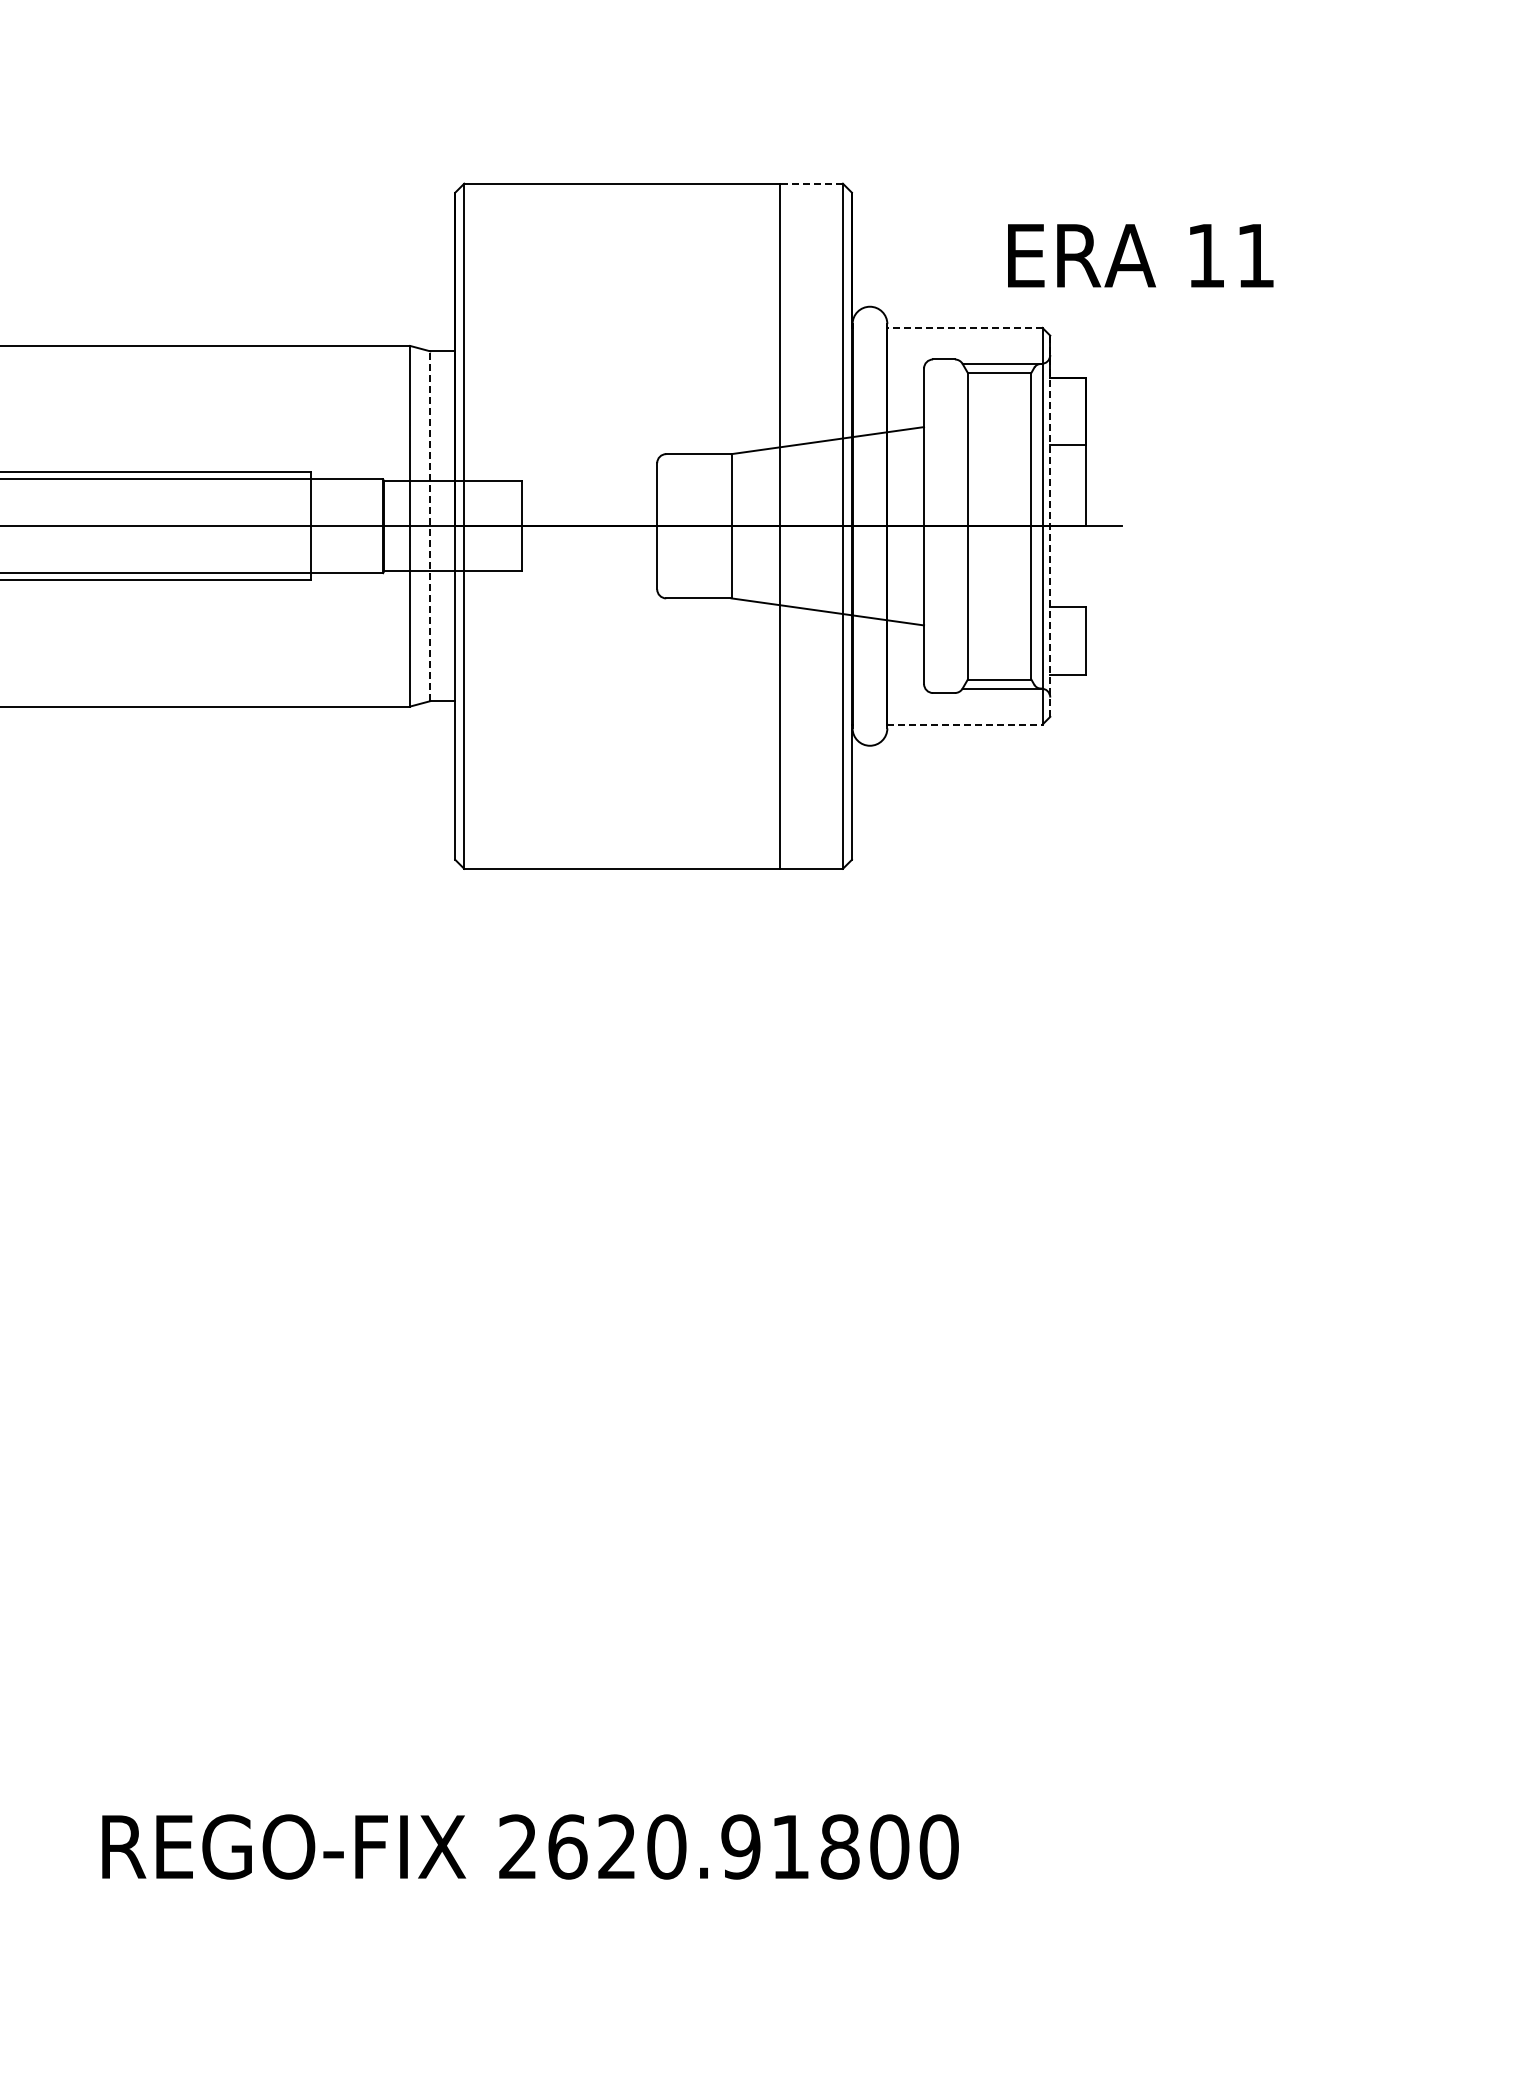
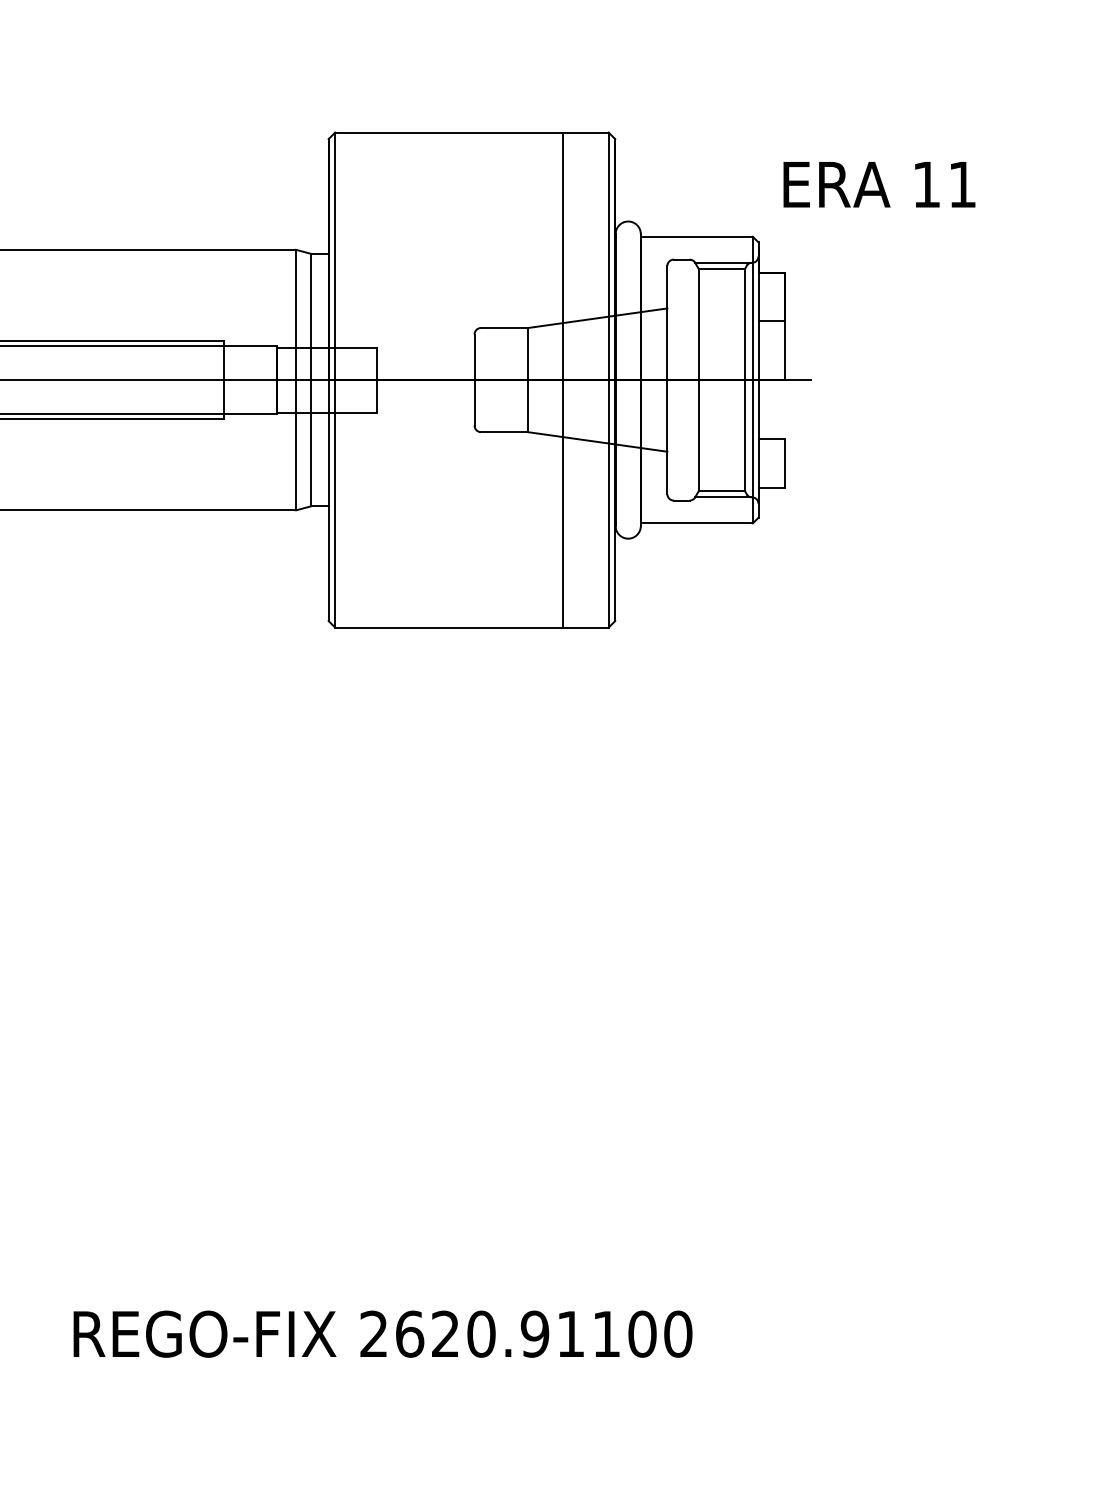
line: (811, 183) -> (586, 132), dashed -> solid
text: (1140, 255) -> (879, 184), moved
line: (964, 327) -> (696, 236), dashed -> solid
line: (430, 526) -> (310, 380), dashed -> solid
line: (1050, 526) -> (758, 380), dashed -> solid
line: (964, 724) -> (696, 523), dashed -> solid
text: (839, 1846) -> (606, 1333), 2620.91800 -> 2620.91100

